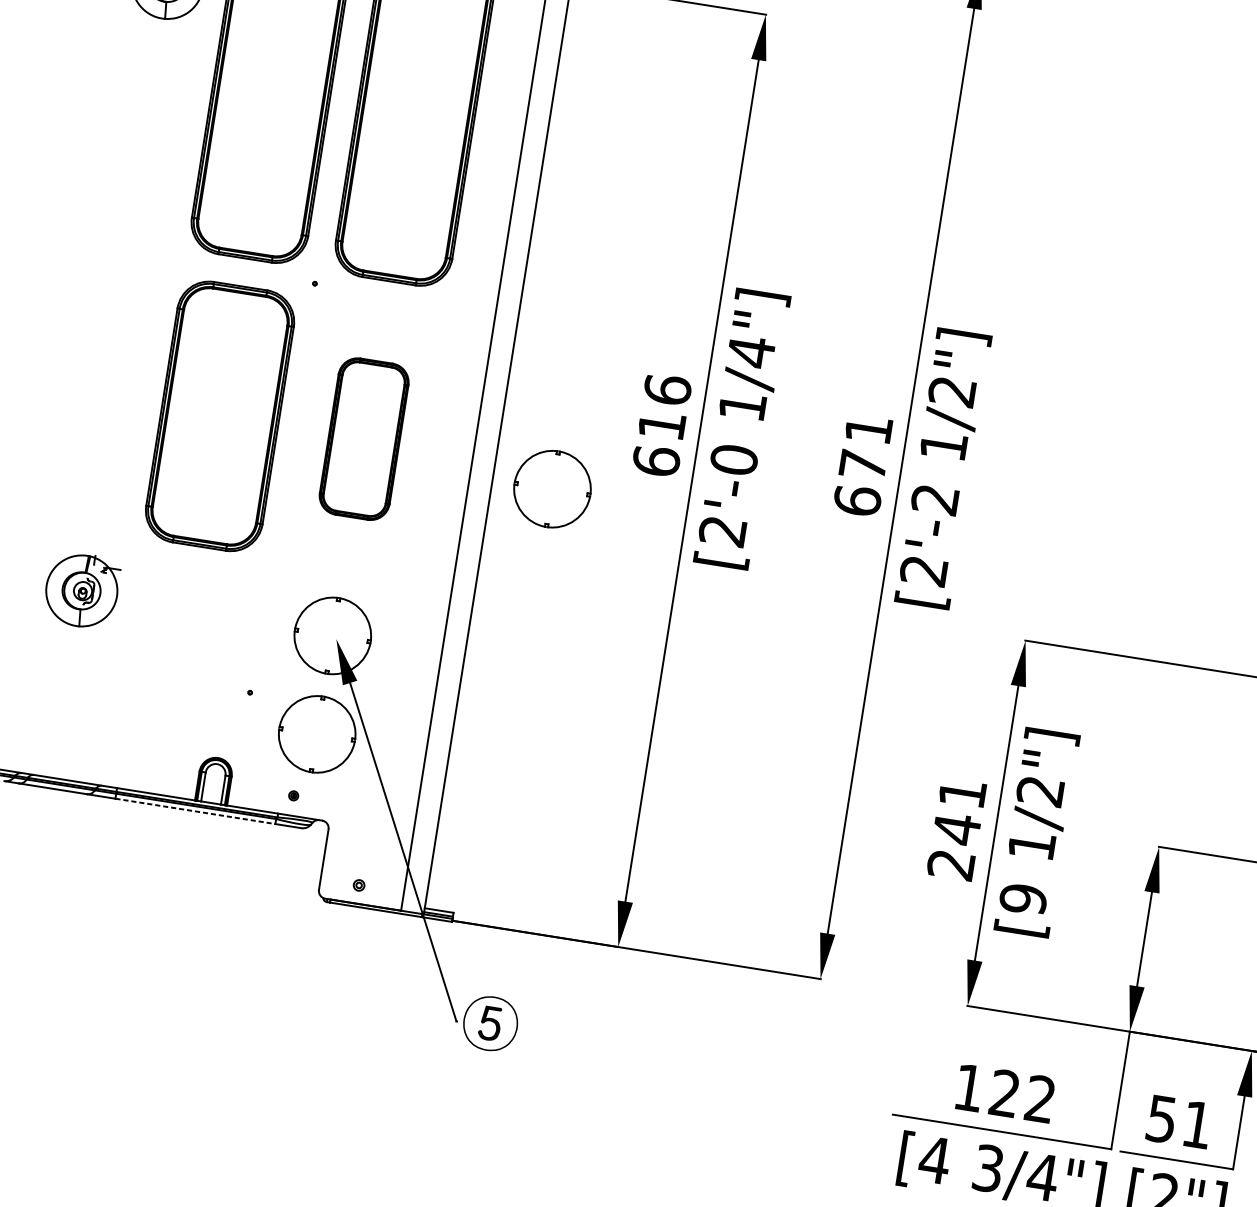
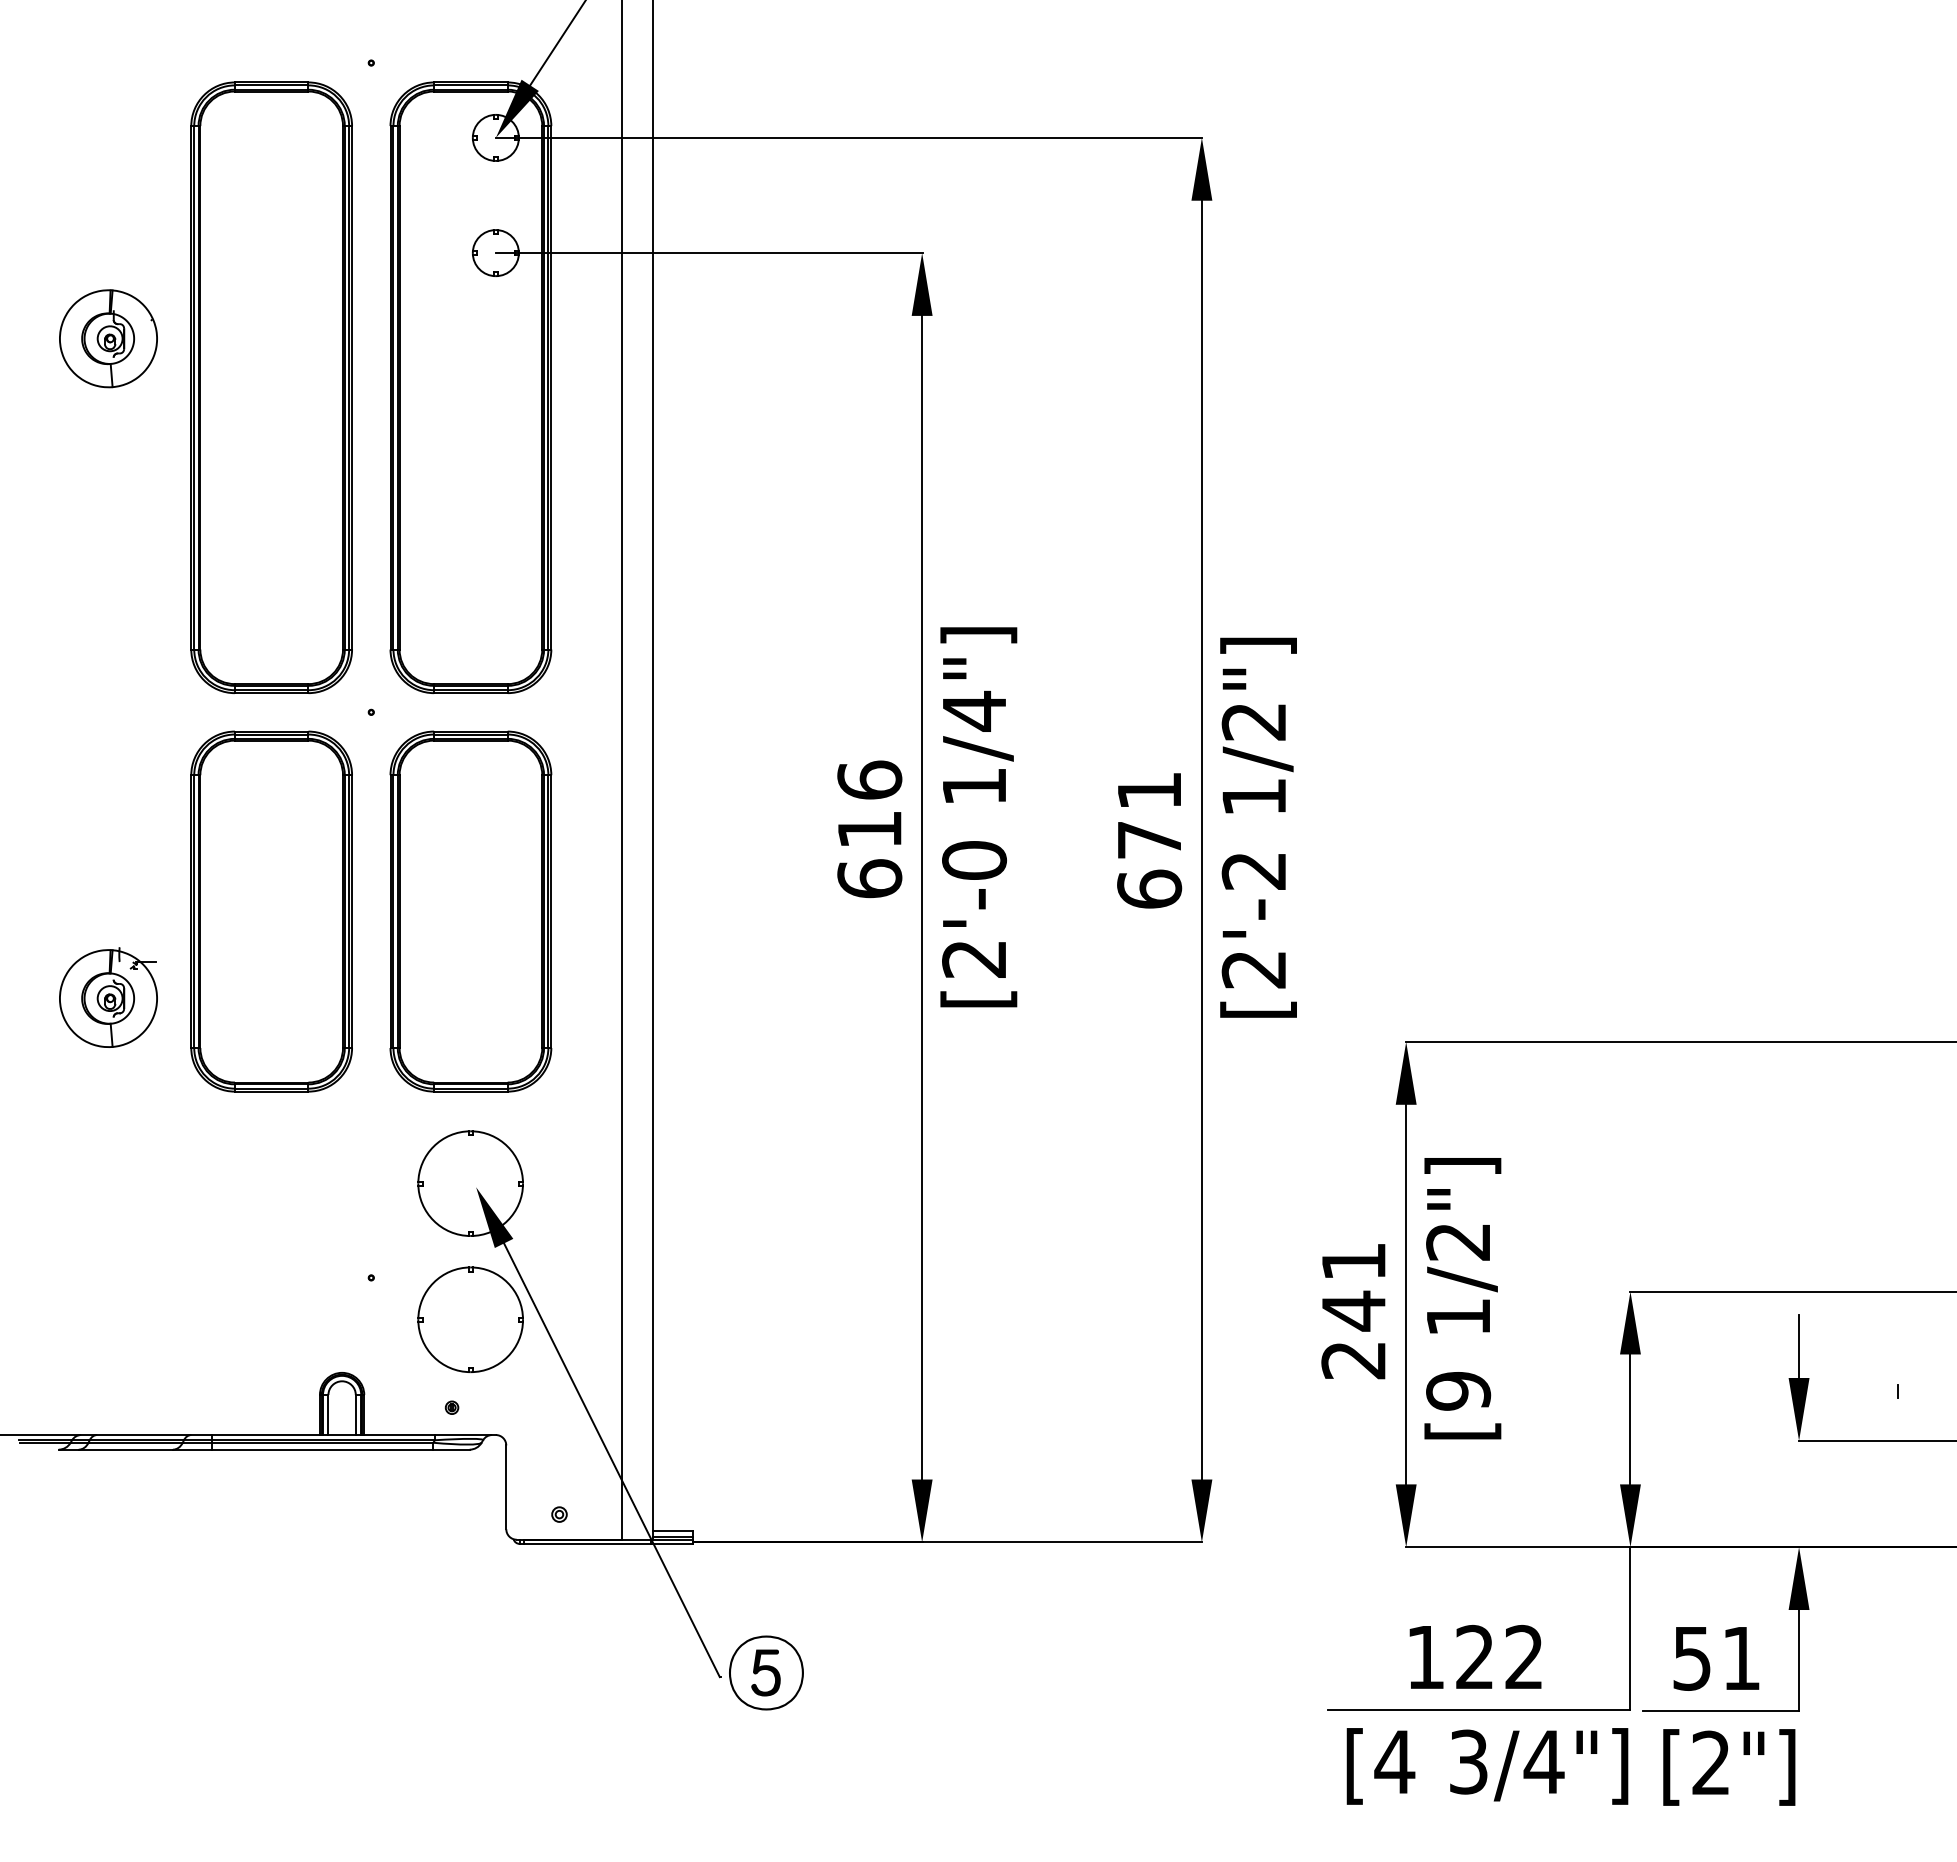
part: (363, 439) -> (470, 911), size x1.67
part: (552, 488) -> (735, 938), removed
part: (81, 590) -> (108, 997), moved
line: (195, 811) -> (322, 1449), dashed -> solid

